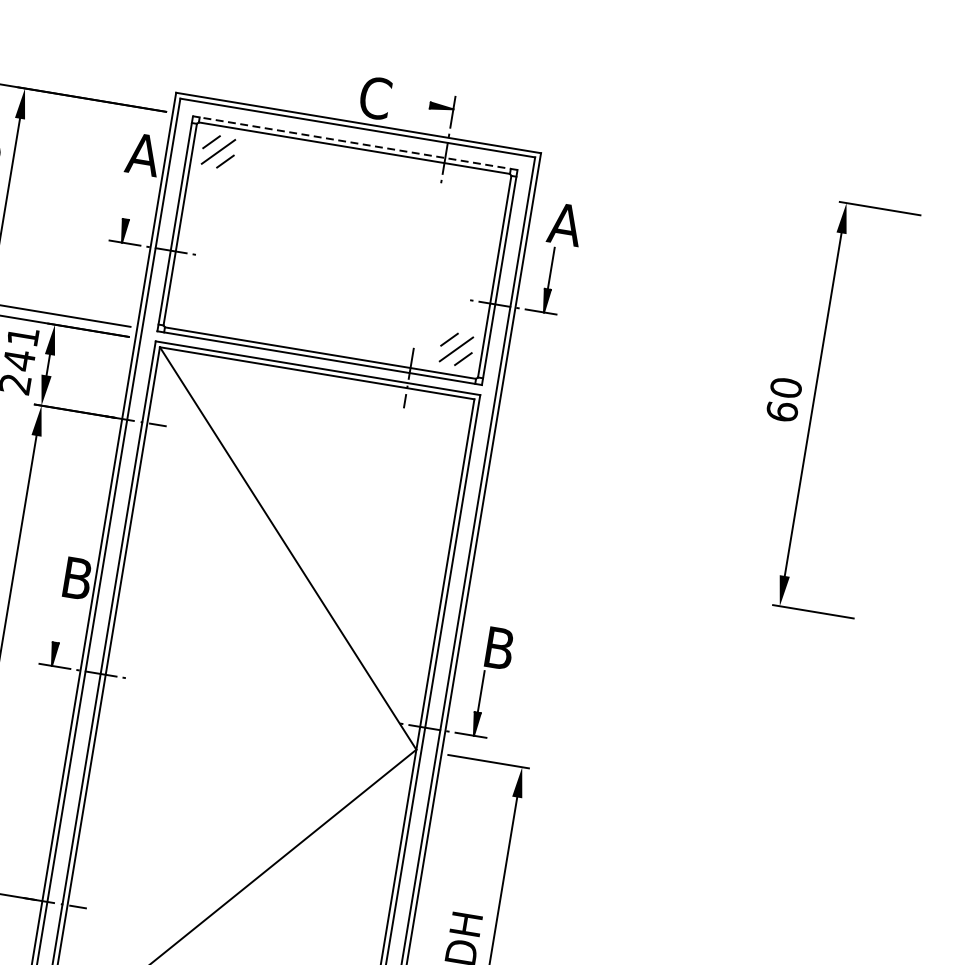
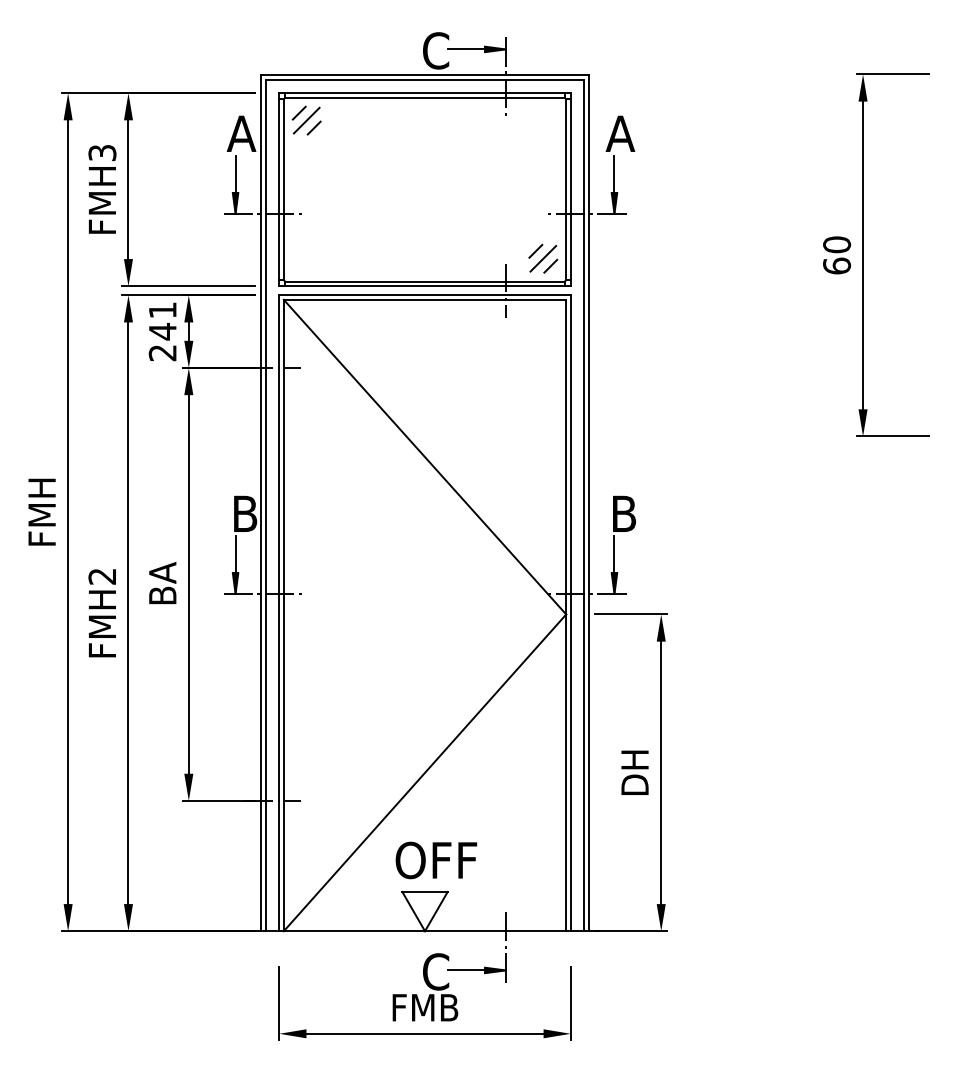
line: (409, 102) -> (466, 49), added
line: (355, 143) -> (425, 93), dashed -> solid
line: (129, 198) -> (235, 174), added
line: (59, 621) -> (235, 554), added

